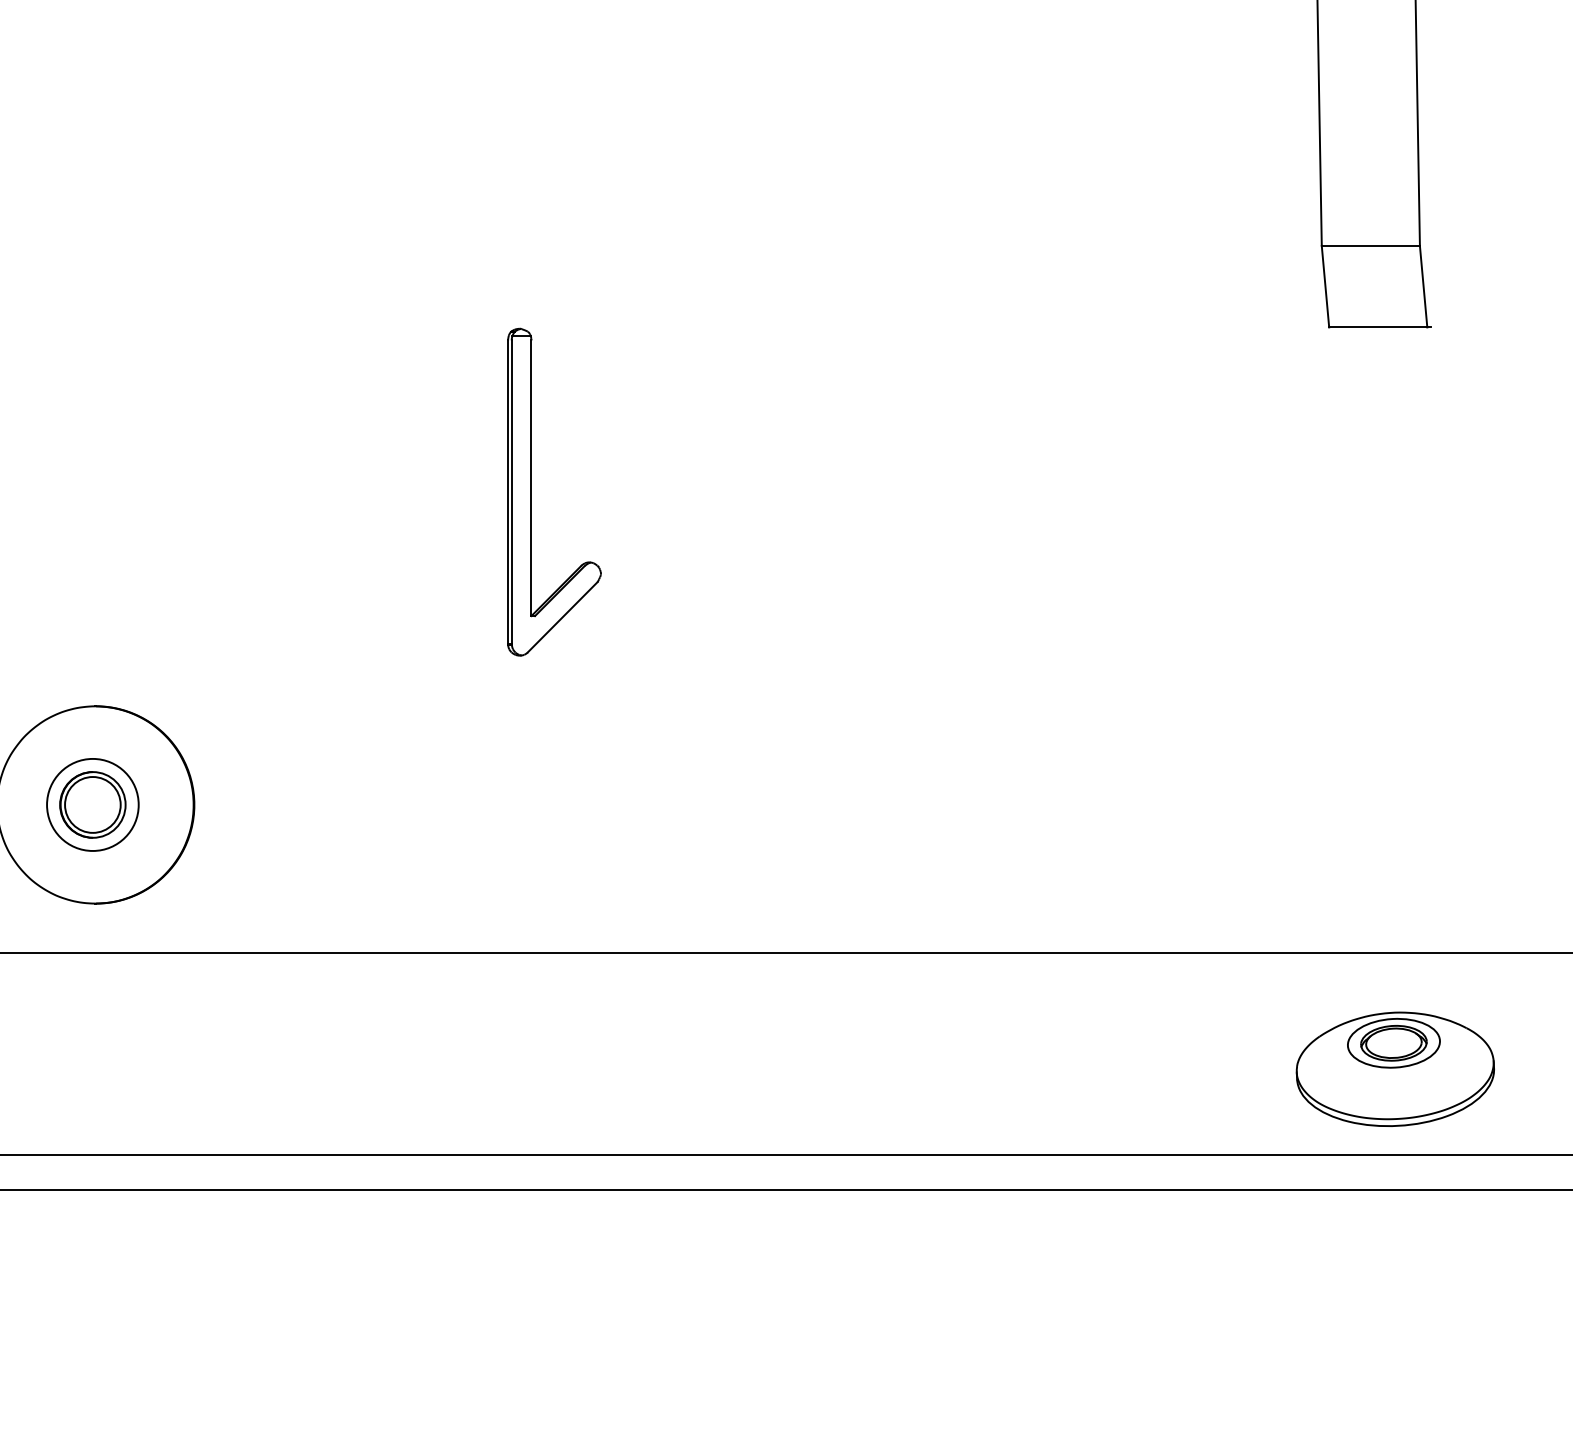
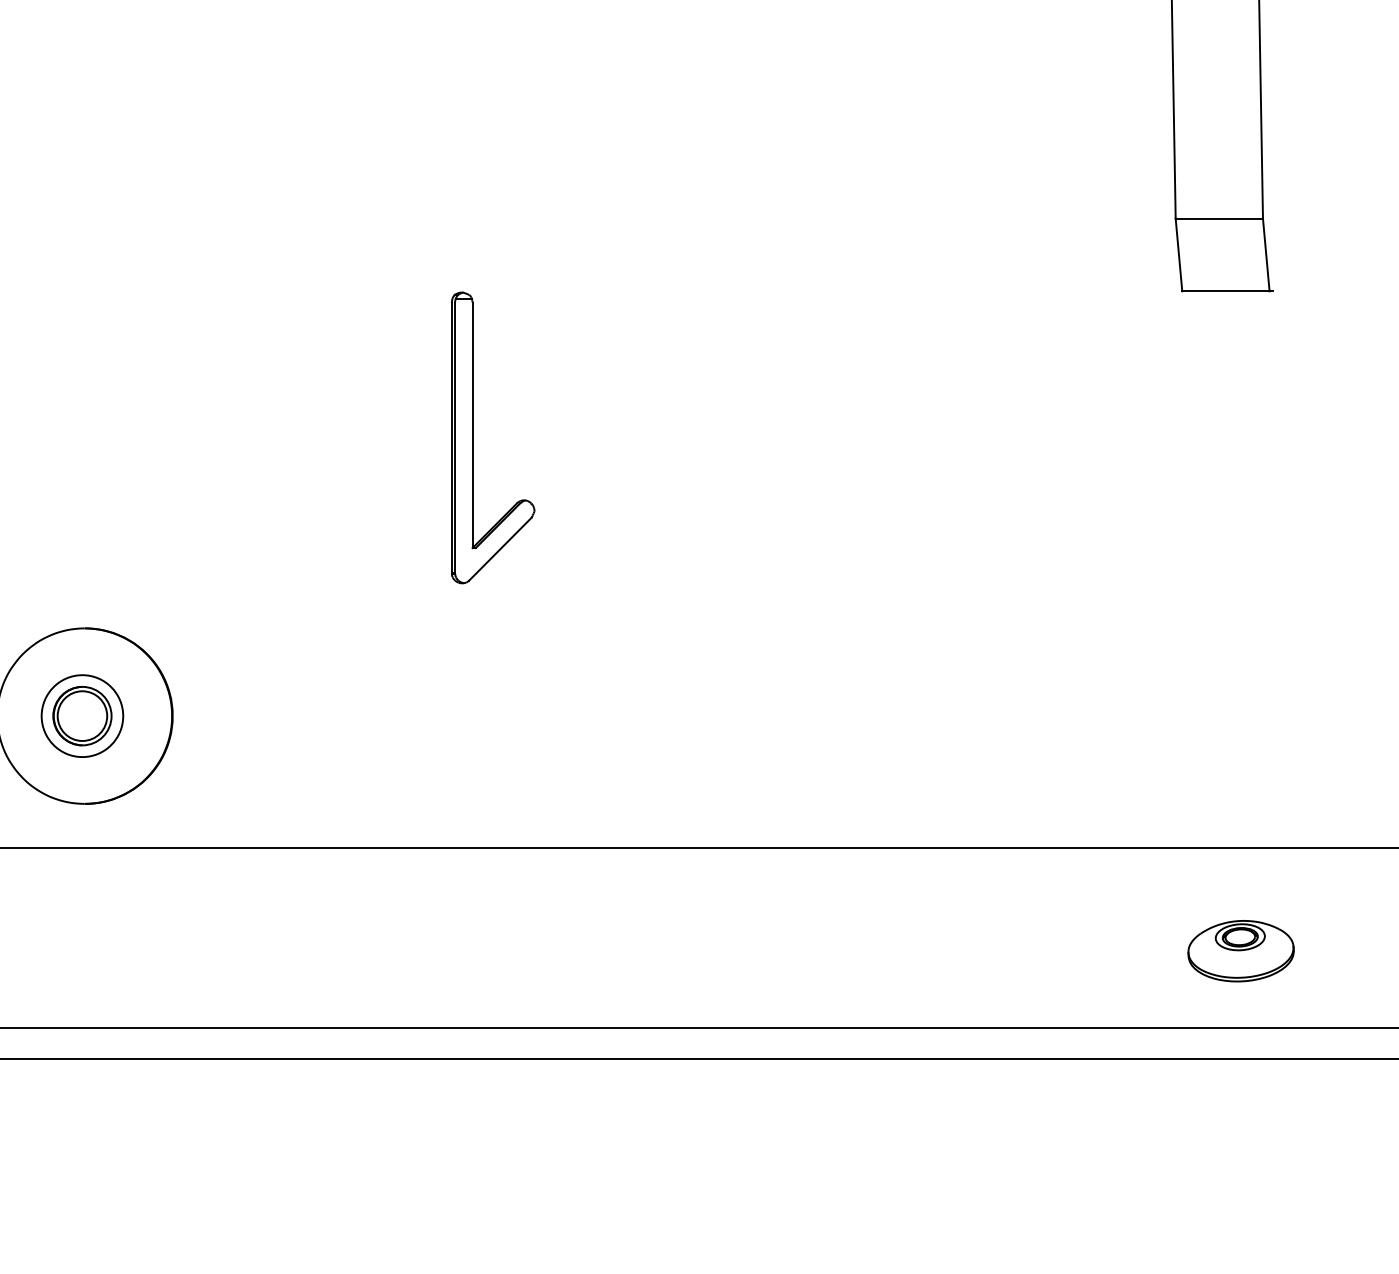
part: (1394, 1068) -> (1240, 950), size x0.6

